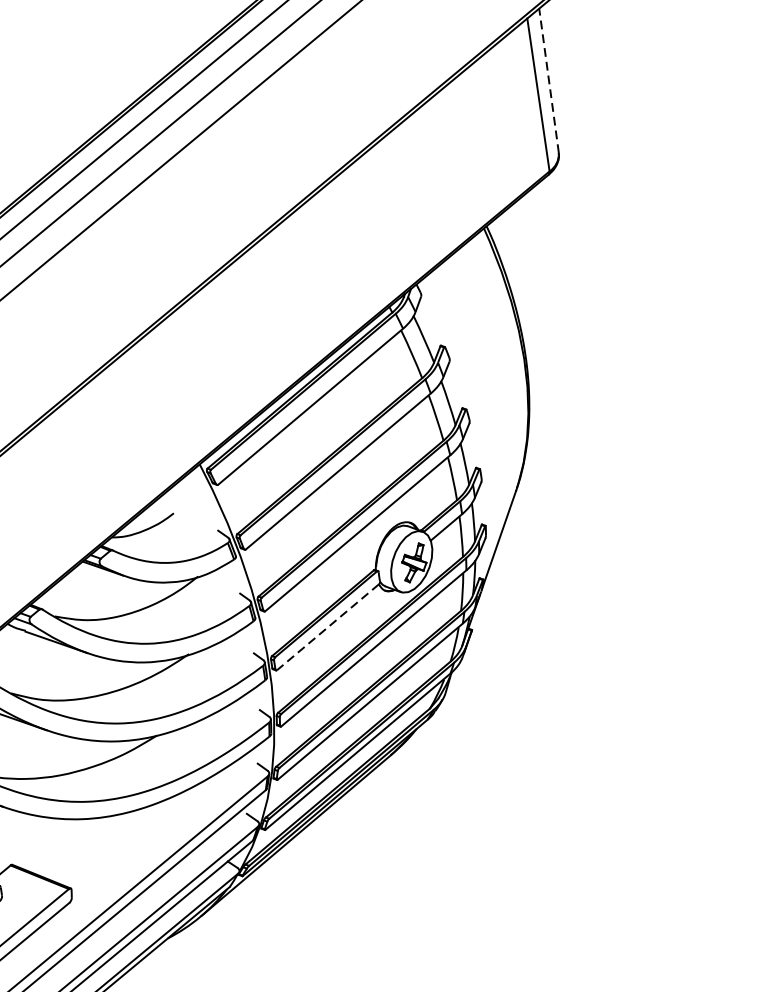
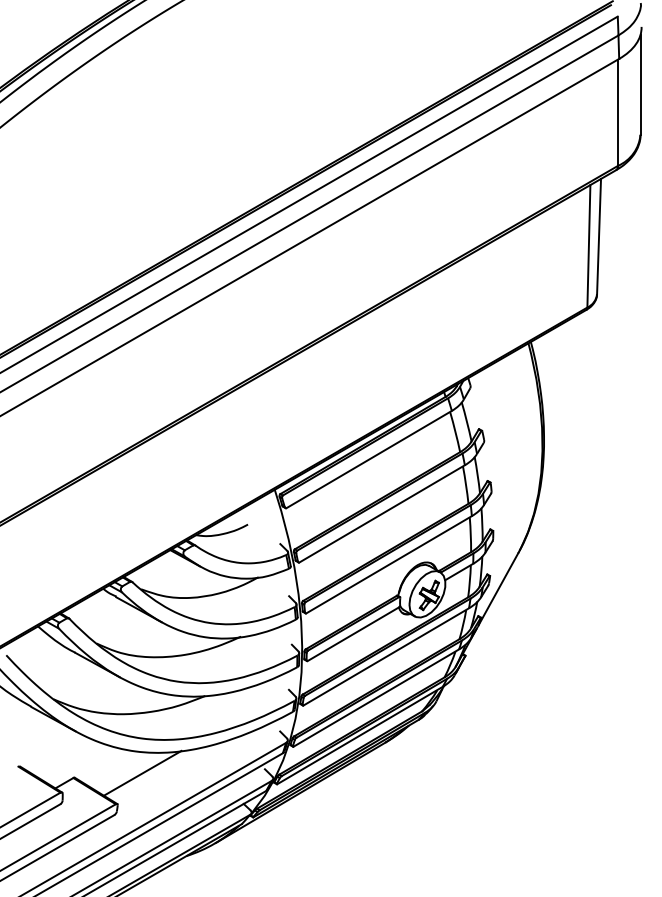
line: (549, 80) -> (599, 236), dashed -> solid
line: (328, 627) -> (353, 634), dashed -> solid
line: (95, 843) -> (142, 772), added

